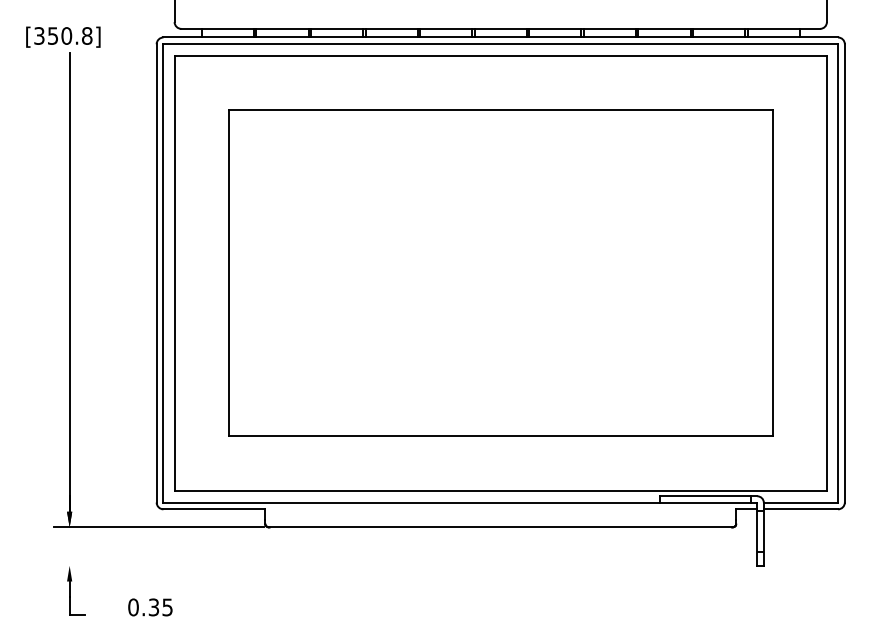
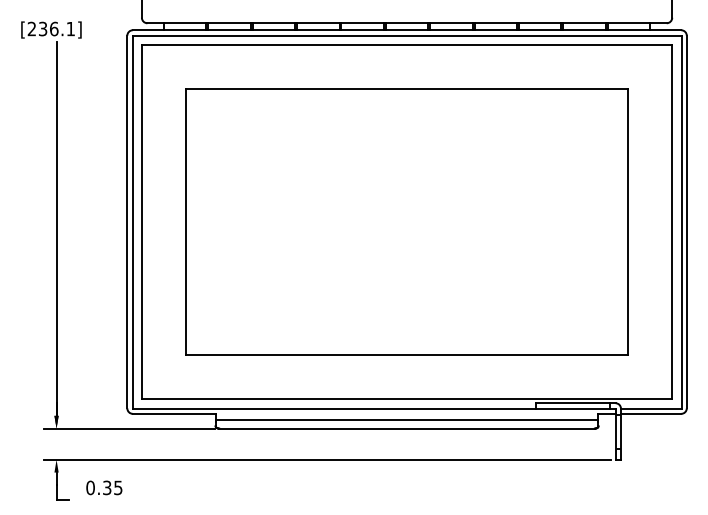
text: (63, 35) -> (51, 28), [350.8] -> [236.1]
line: (500, 516) -> (406, 419), added
line: (402, 565) -> (327, 459), added
text: (150, 607) -> (104, 487), moved

